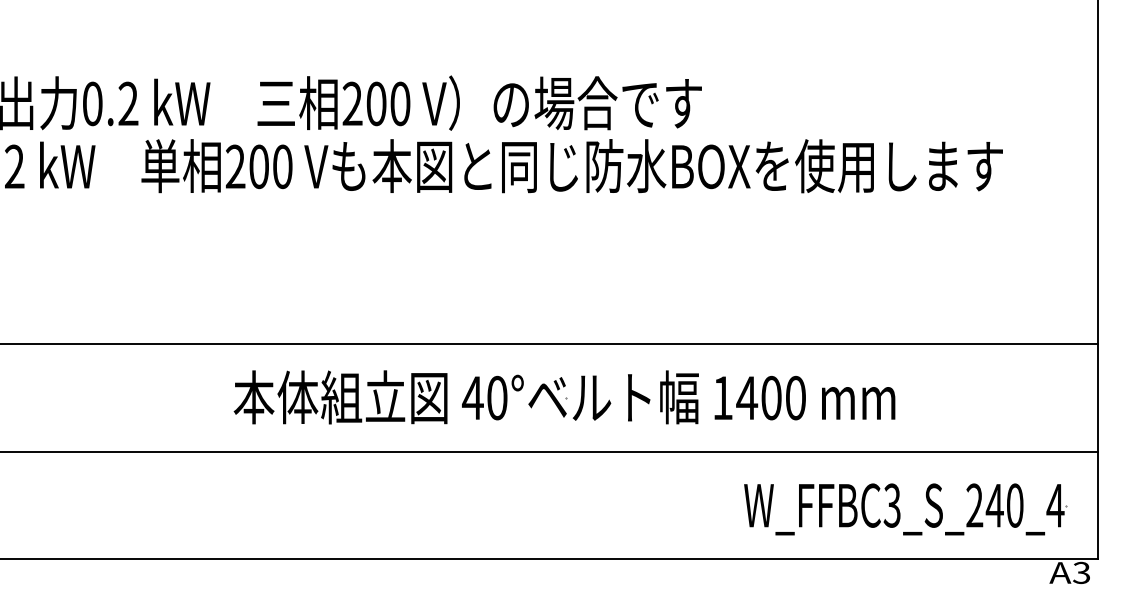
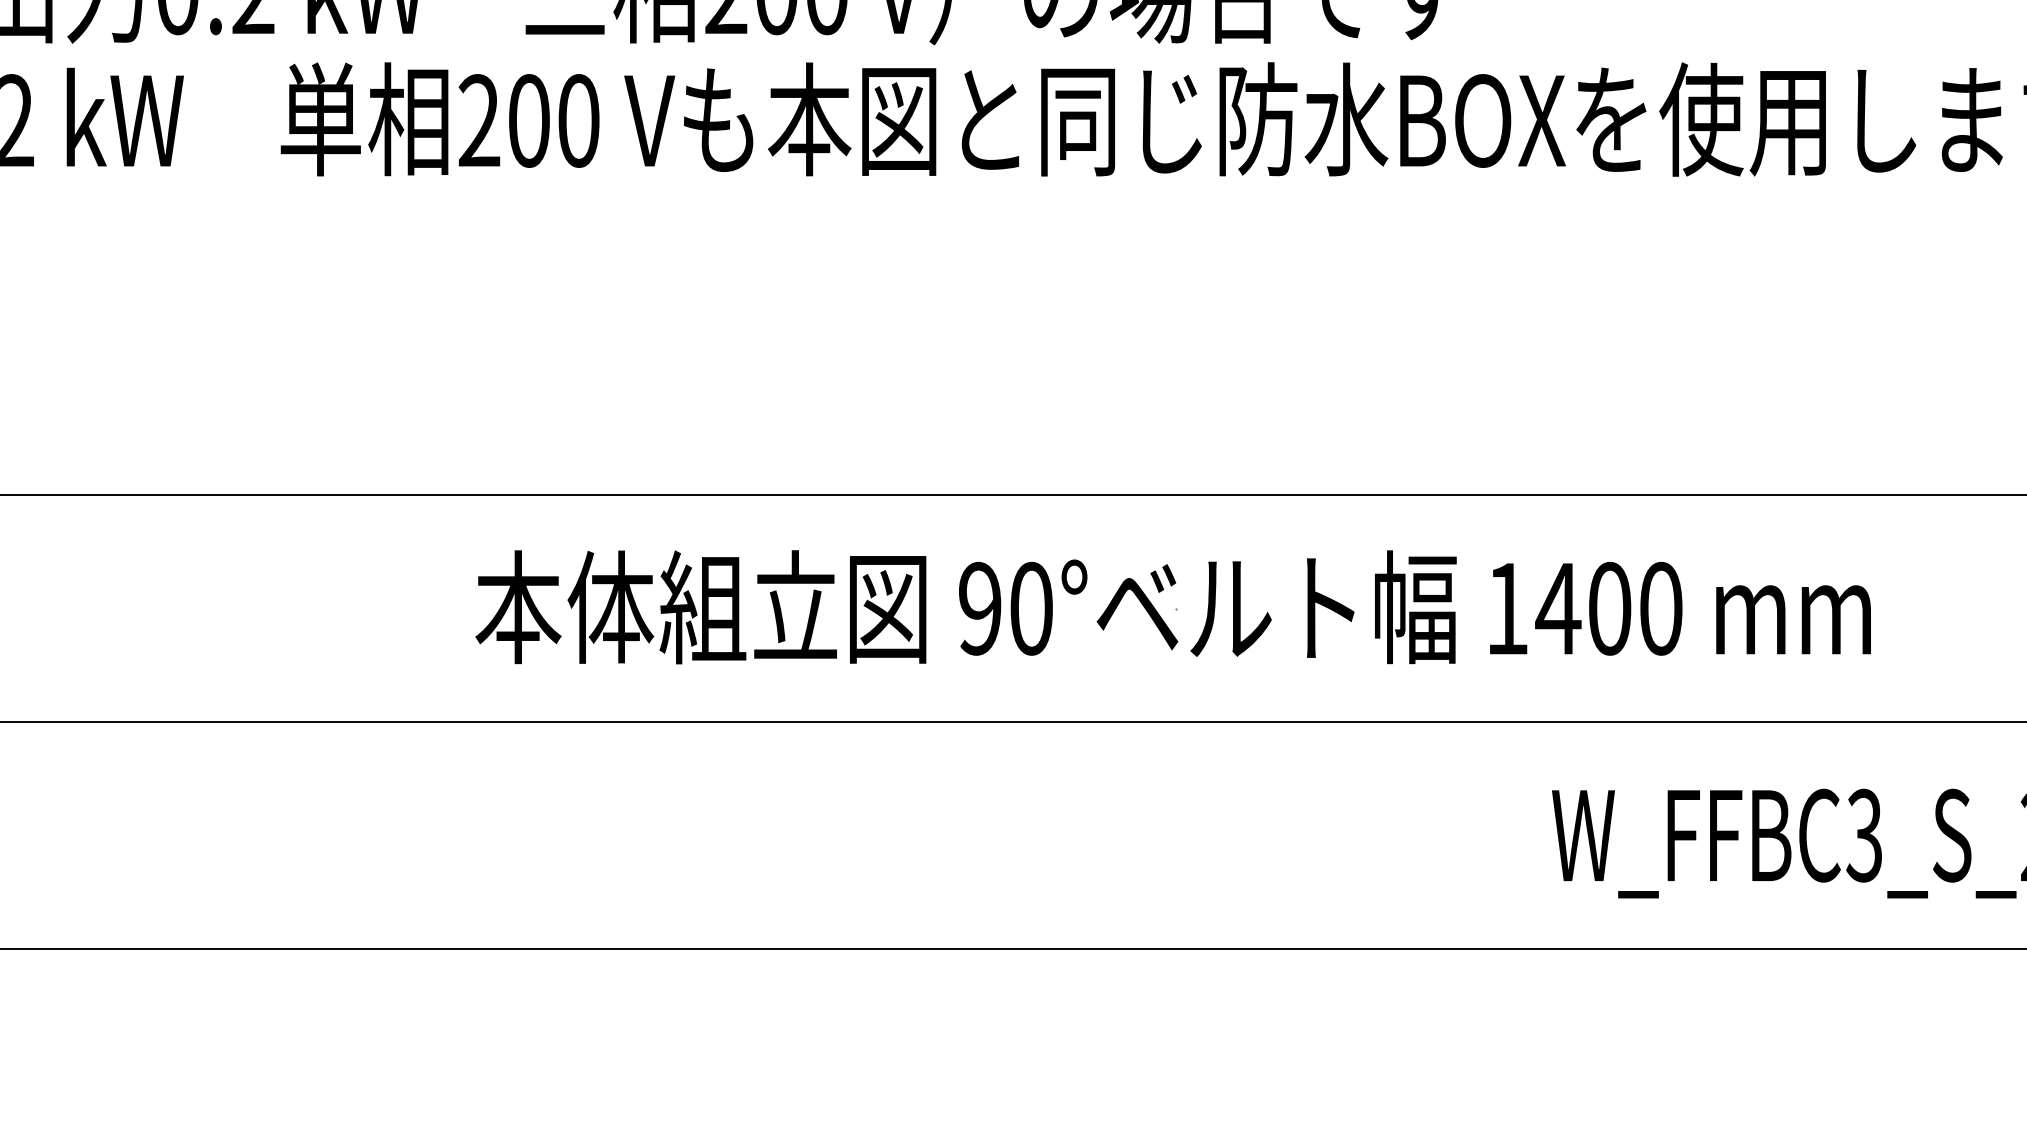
text: (472, 397) -> (979, 607), 40° -> 90°

